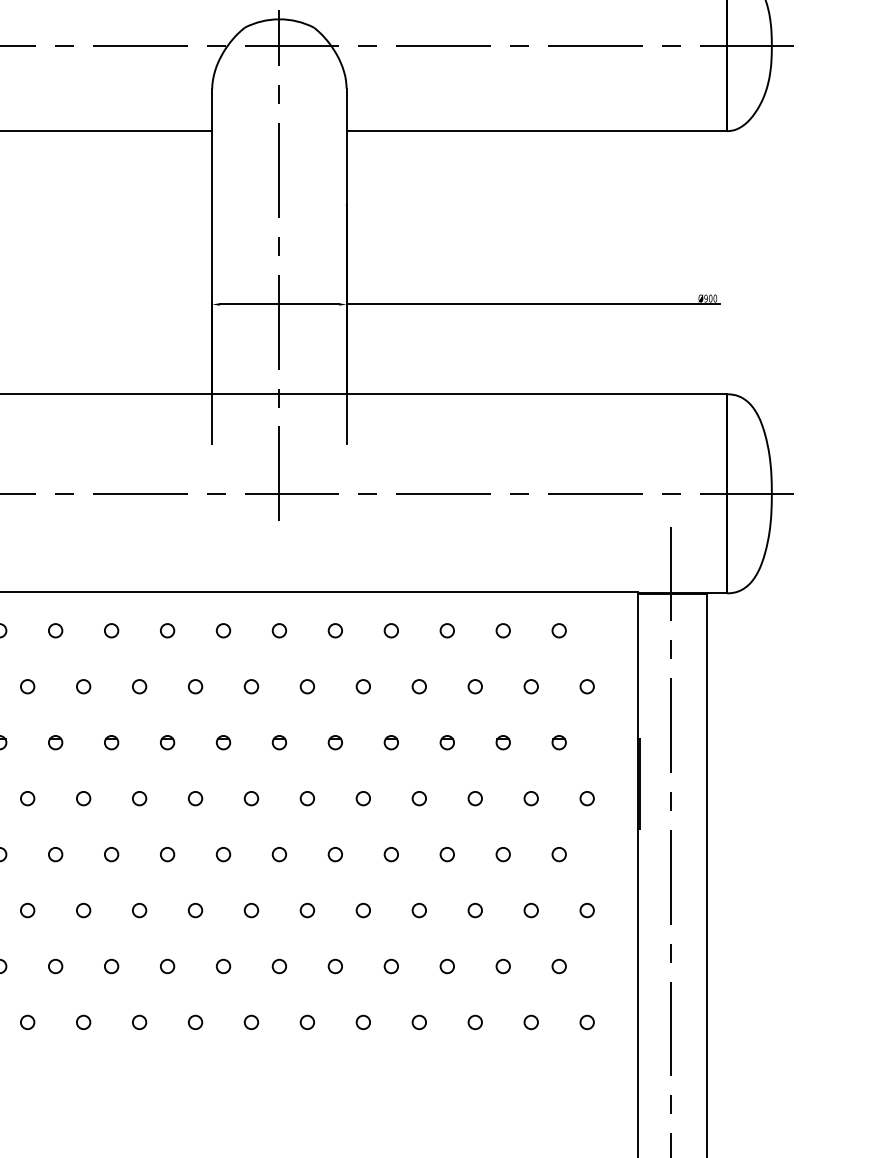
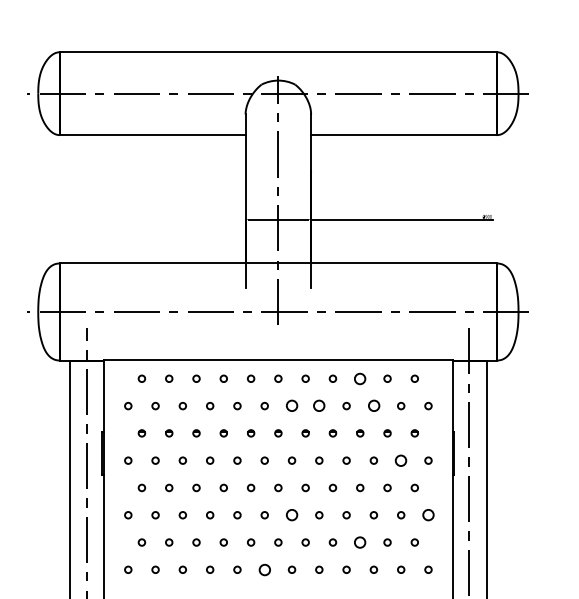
circle: (447, 630) -> (360, 378), size x1.6
circle: (306, 687) -> (291, 406), size x1.6
circle: (363, 687) -> (319, 406), size x1.6
circle: (474, 687) -> (373, 406), size x1.6
circle: (531, 798) -> (401, 460), size x1.6
circle: (306, 911) -> (291, 515), size x1.6
circle: (587, 911) -> (428, 515), size x1.6
circle: (447, 966) -> (360, 542), size x1.6
circle: (250, 1021) -> (264, 569), size x1.6

